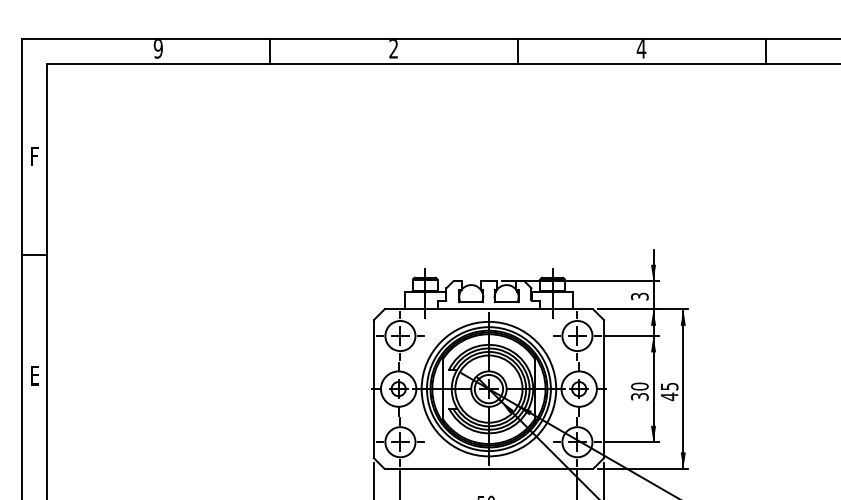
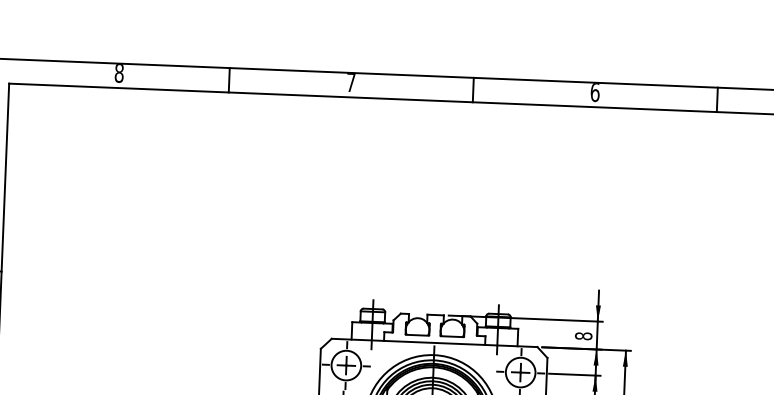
text: (157, 49) -> (118, 73), 9 -> 8
text: (393, 49) -> (350, 83), 2 -> 7
text: (641, 49) -> (595, 92), 4 -> 6
text: (639, 296) -> (583, 336), 3 -> 8

